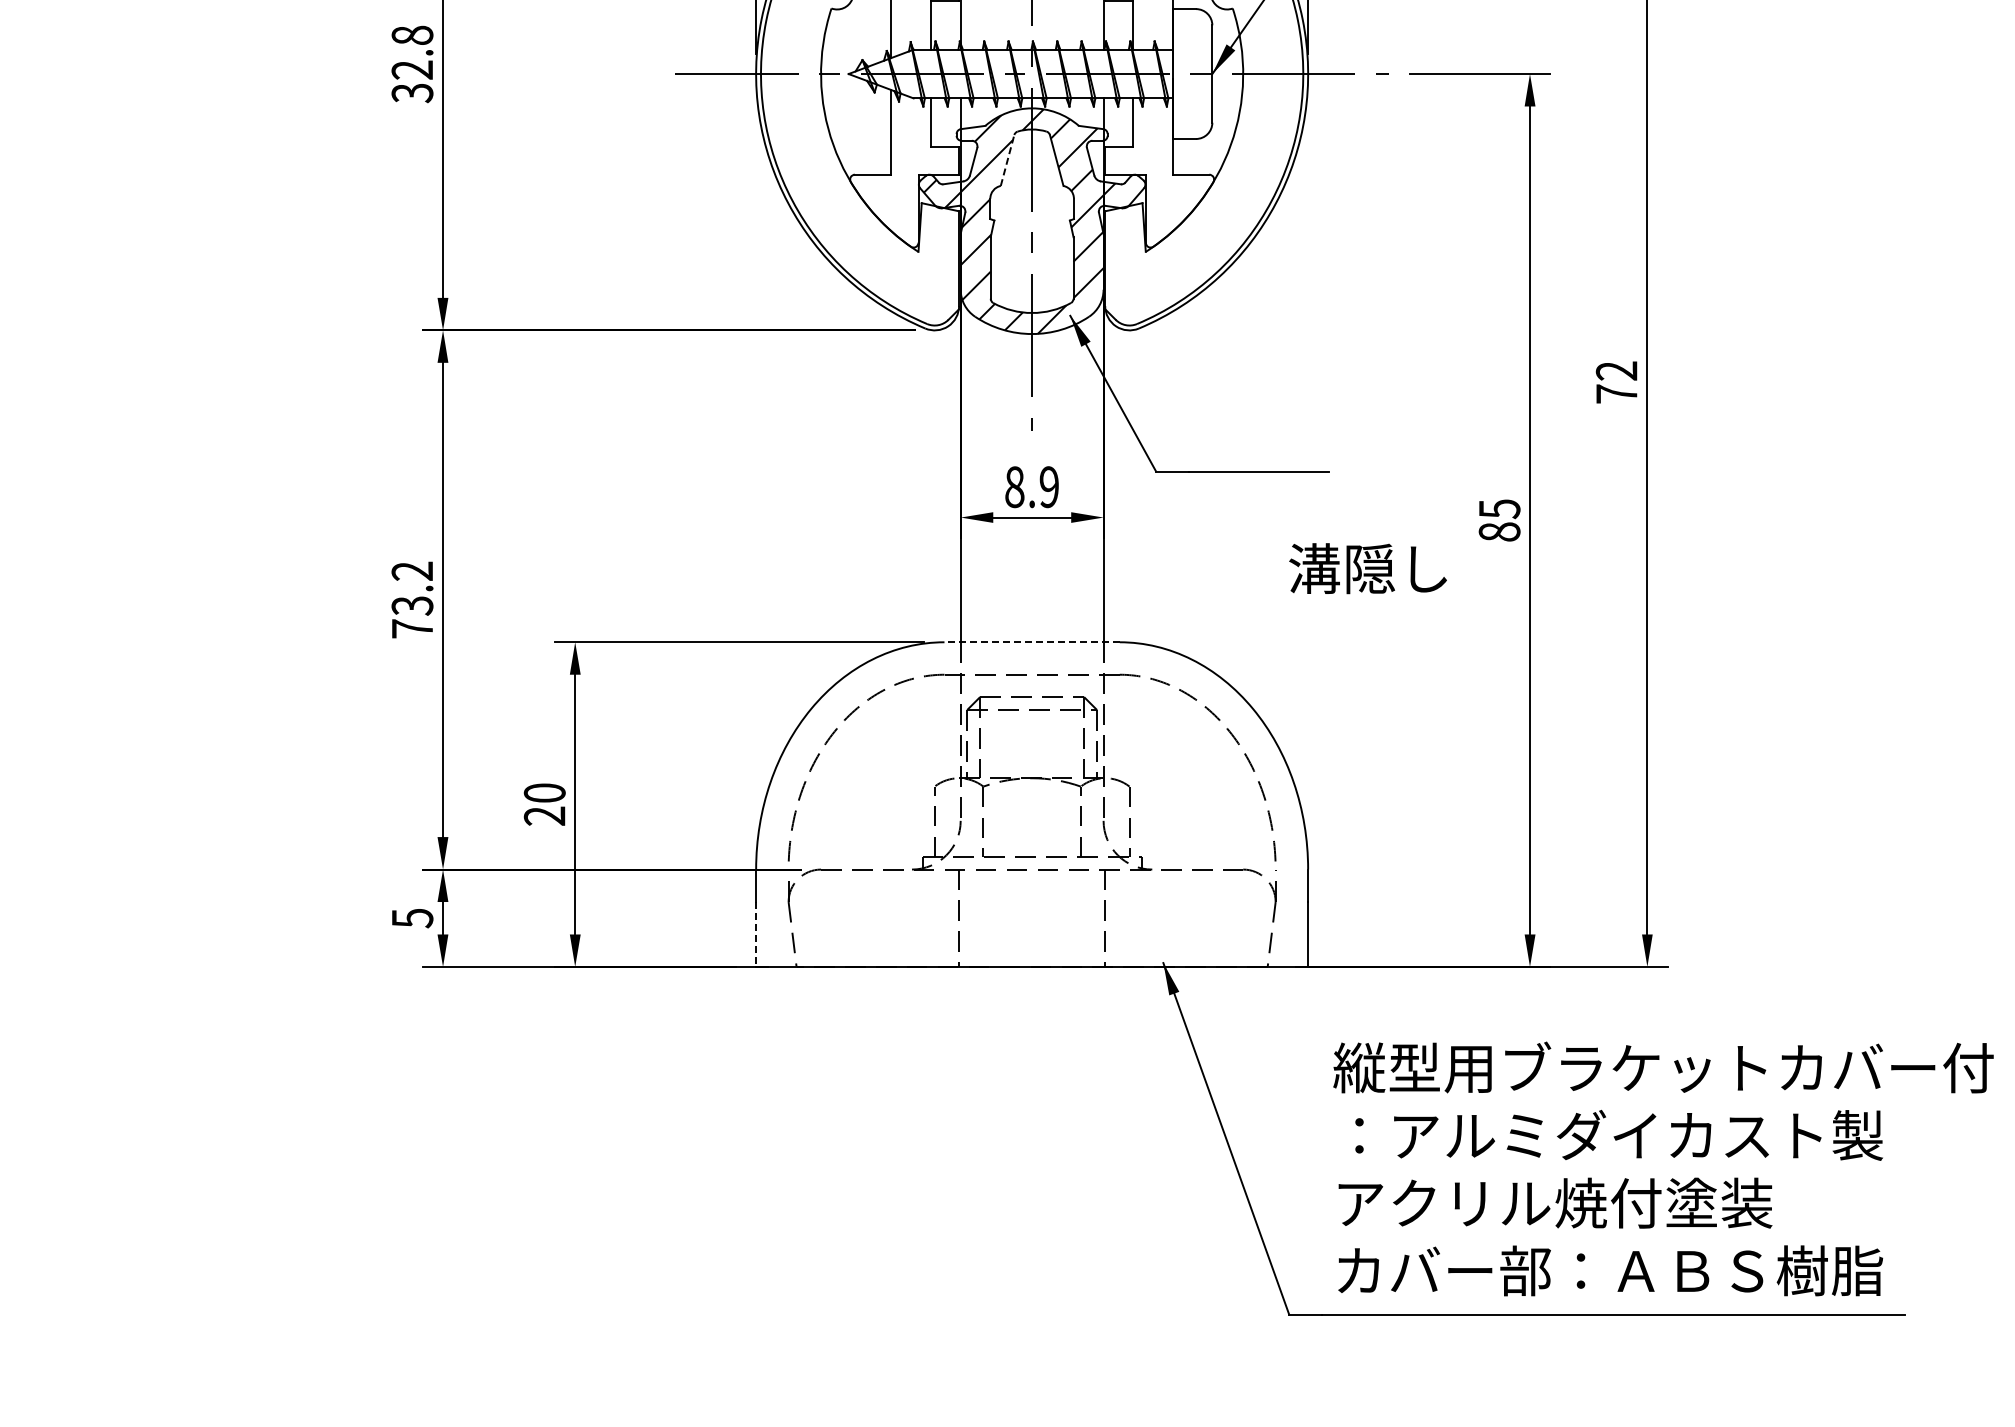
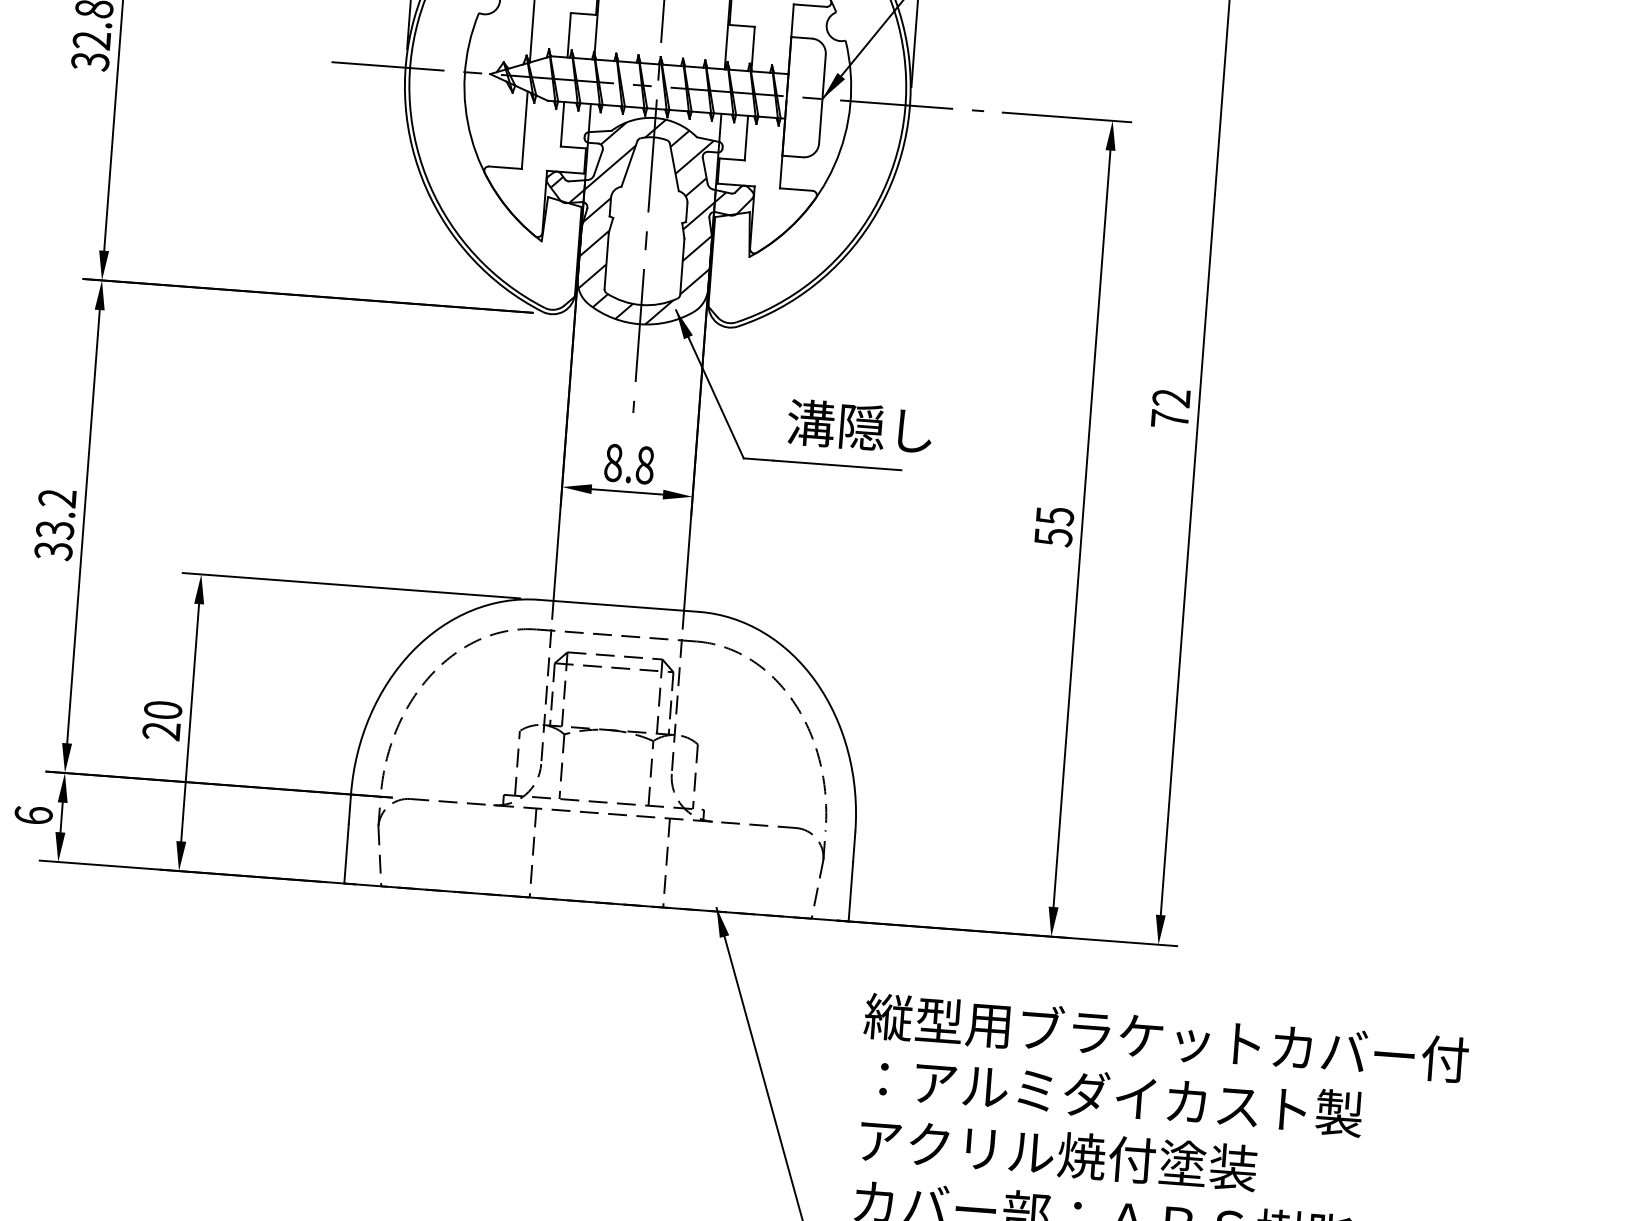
line: (1007, 160) -> (629, 163), dashed -> solid
text: (1049, 487) -> (645, 465), 8.9 -> 8.8
text: (1499, 532) -> (1053, 537), 85 -> 55
text: (1367, 568) -> (859, 426), moved
text: (412, 628) -> (53, 550), 73.2 -> 33.2
line: (1032, 642) -> (619, 606), dashed -> solid
text: (412, 918) -> (33, 815), 5 -> 6
line: (756, 935) -> (346, 854), dashed -> solid

